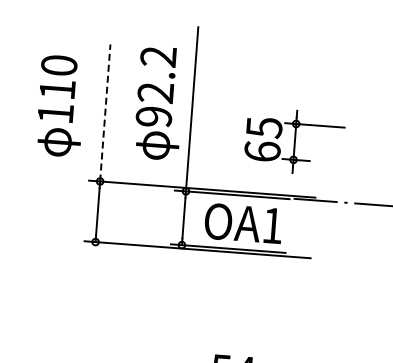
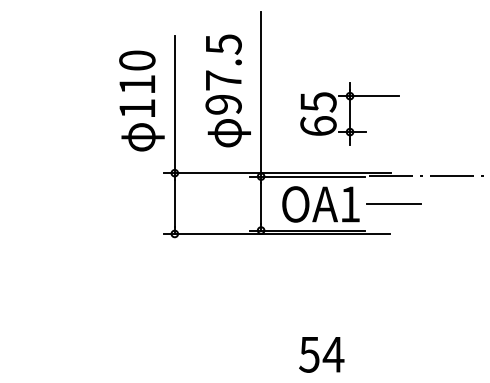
text: (157, 74) -> (223, 62), 92.2 -> 97.5
text: (60, 105) -> (141, 100), moved
line: (104, 112) -> (174, 104), dashed -> solid
part: (294, 141) -> (349, 113), moved
line: (315, 228) -> (393, 203), added

